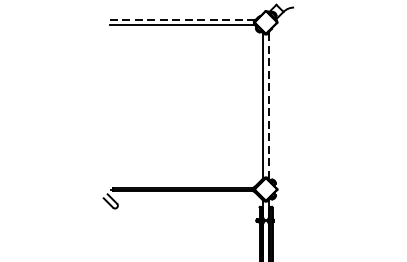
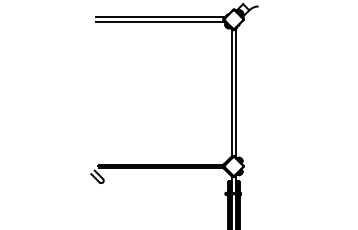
line: (182, 20) -> (160, 17), dashed -> solid
line: (268, 105) -> (236, 92), dashed -> solid

